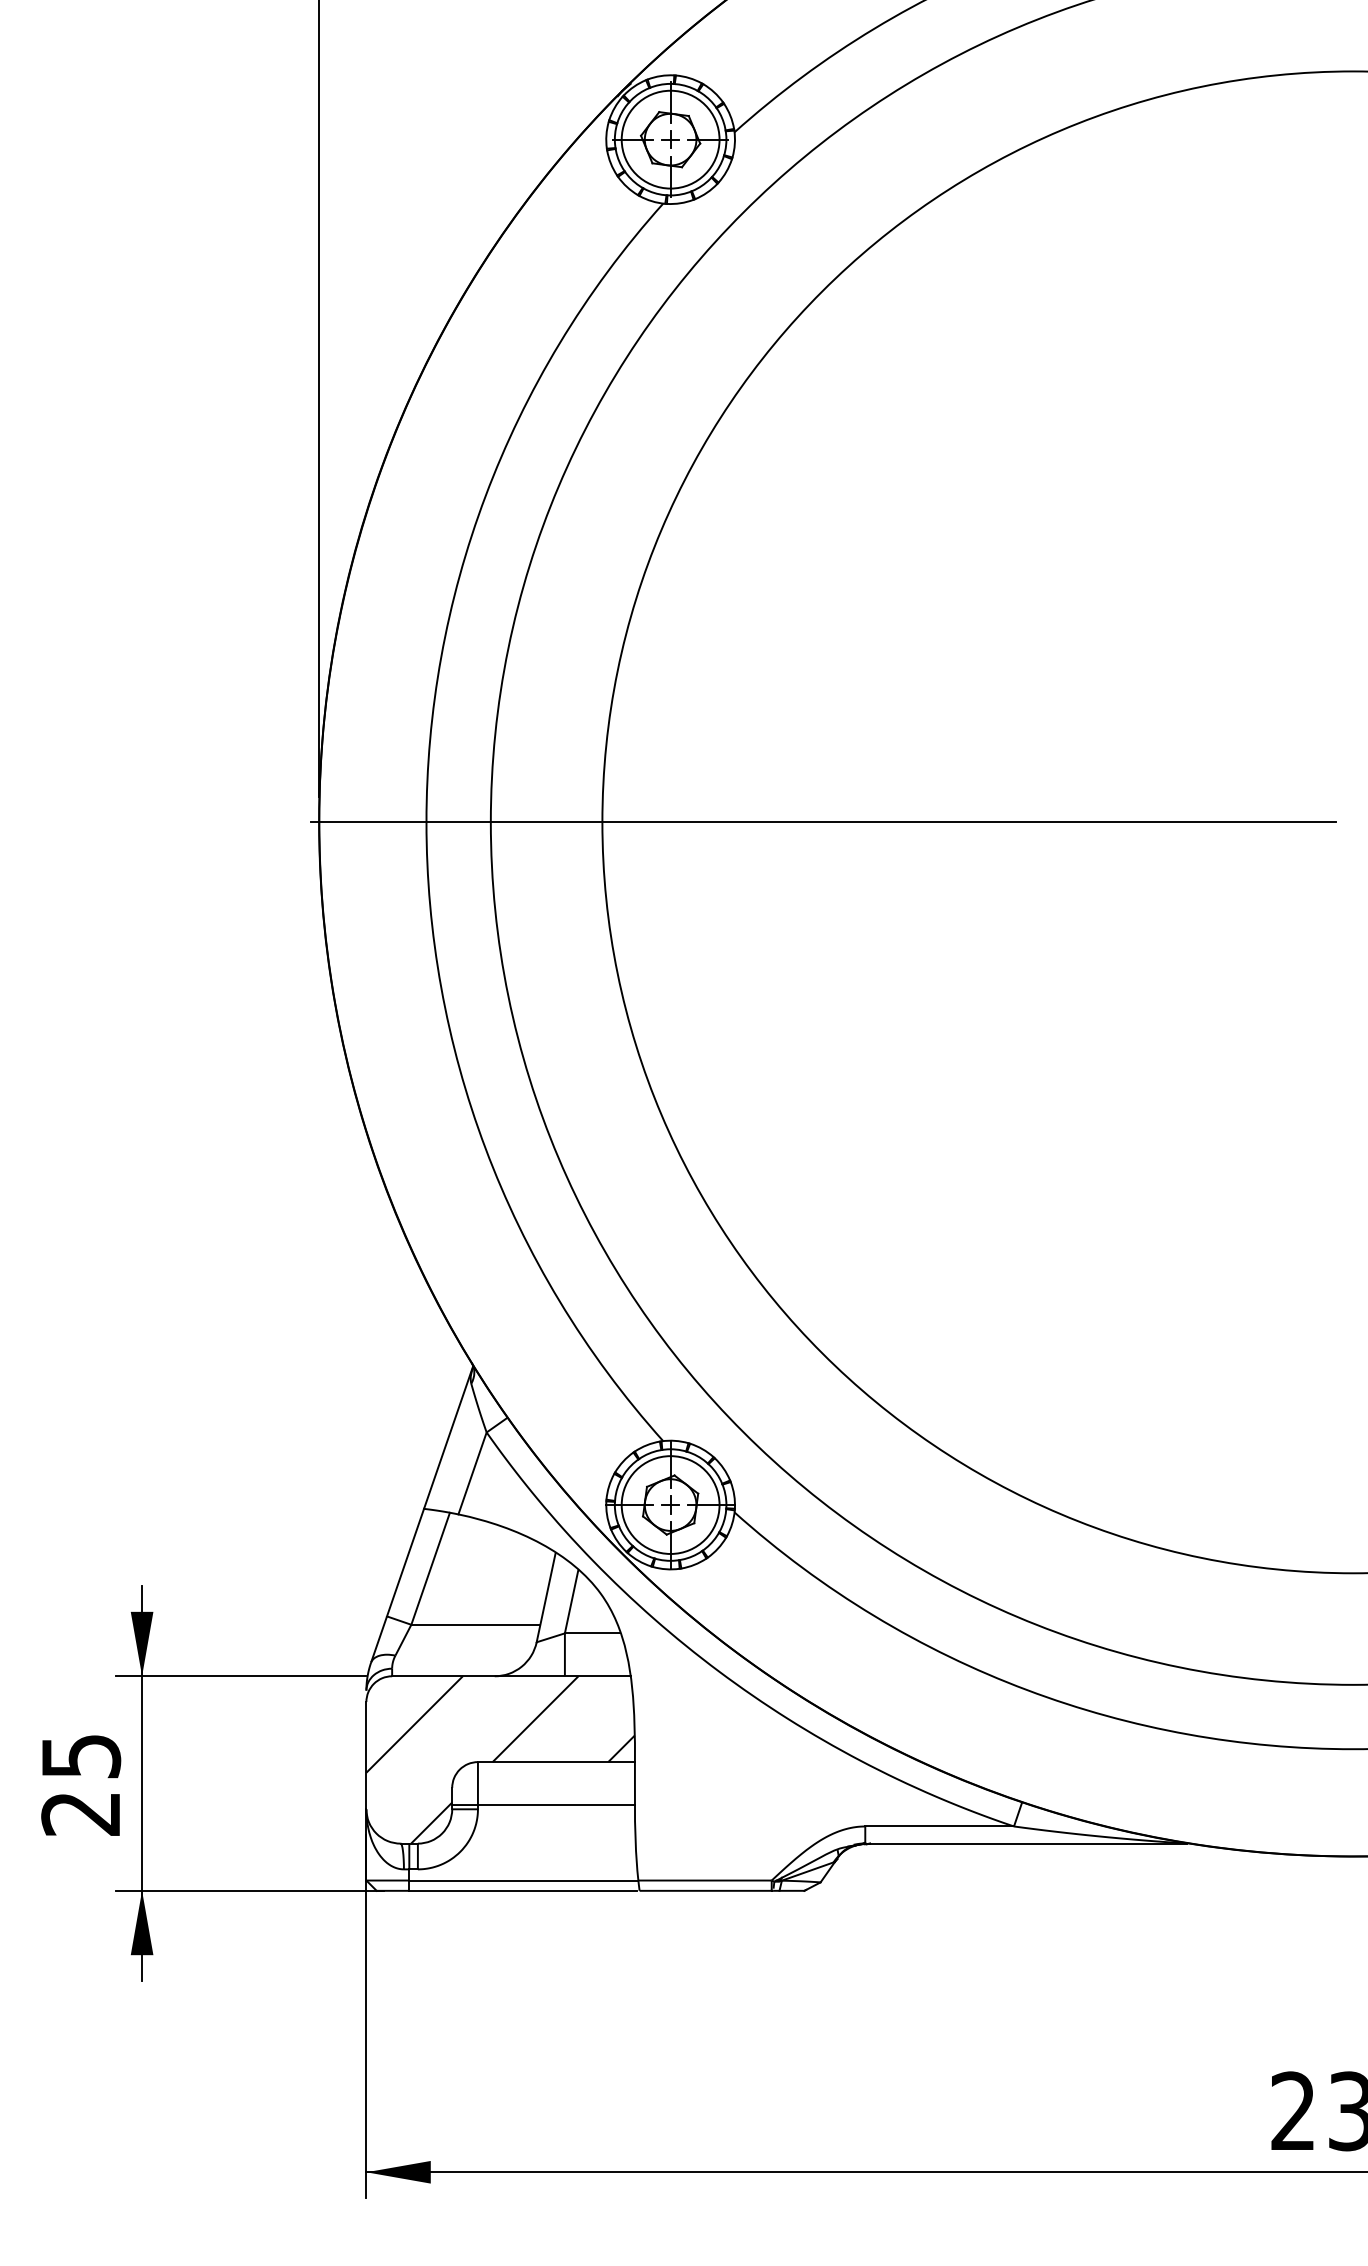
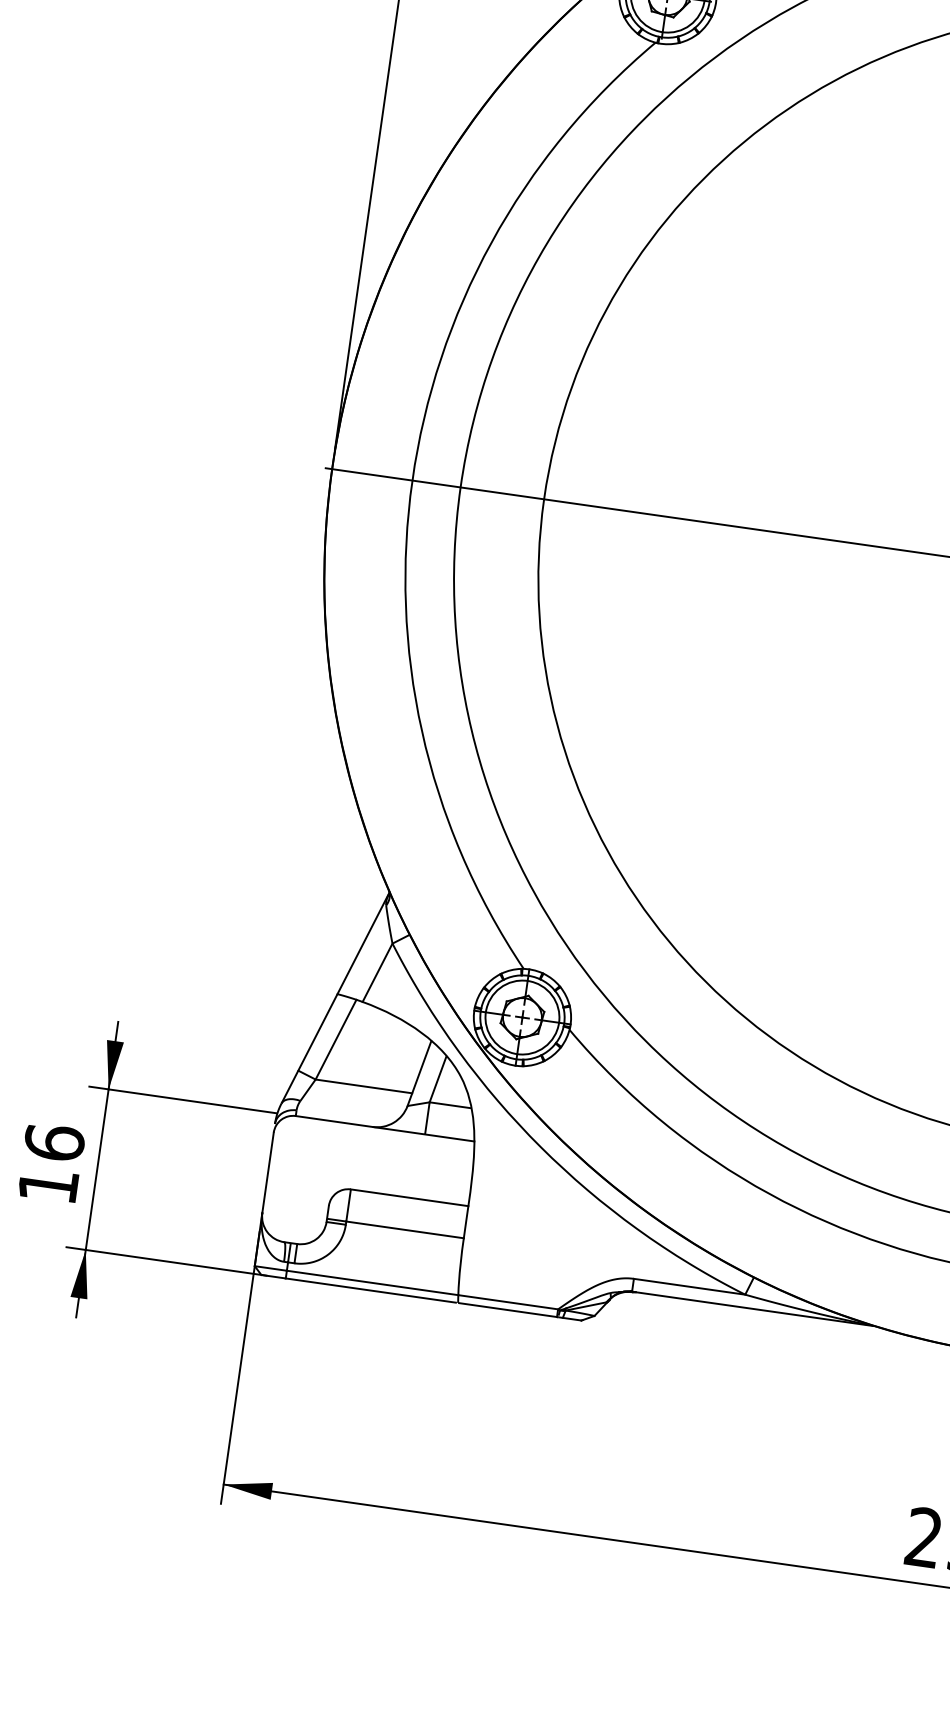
hatch: (500, 1759) -> (368, 1189), removed
text: (81, 1784) -> (51, 1163), 25 -> 16

